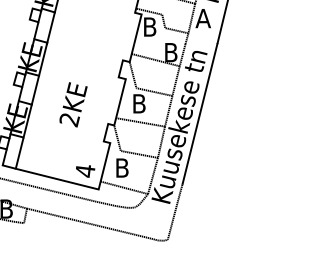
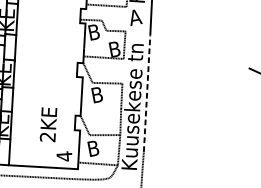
line: (191, 18) -> (125, 19), removed
line: (175, 80) -> (122, 70), removed
text: (73, 104) -> (48, 124), moved
line: (200, 113) -> (147, 93), solid -> dashed
line: (140, 122) -> (101, 109), removed

